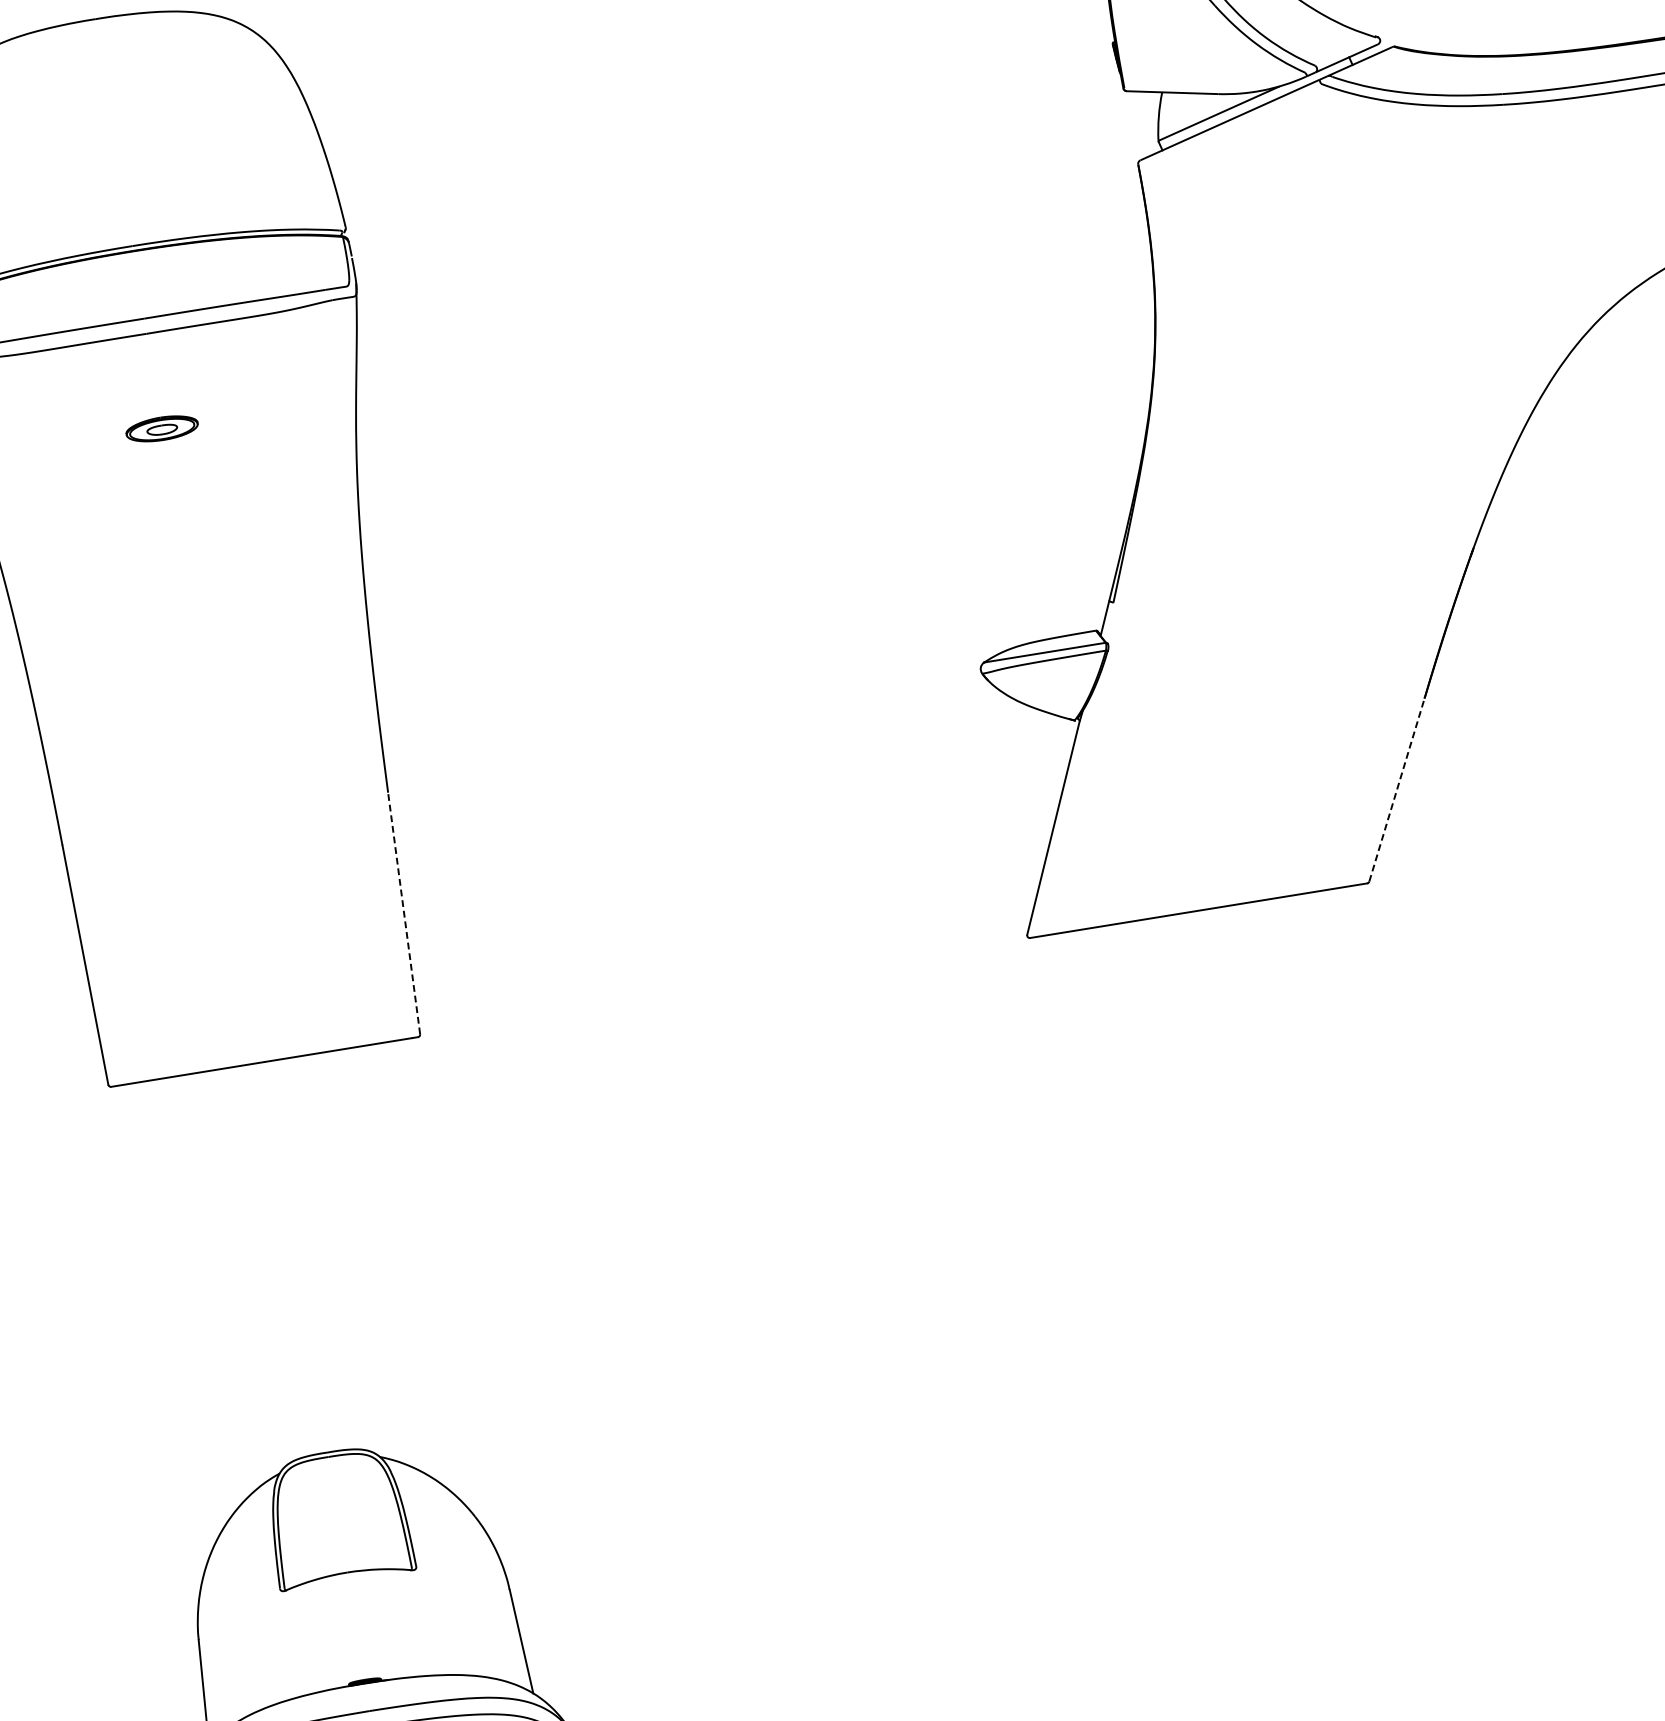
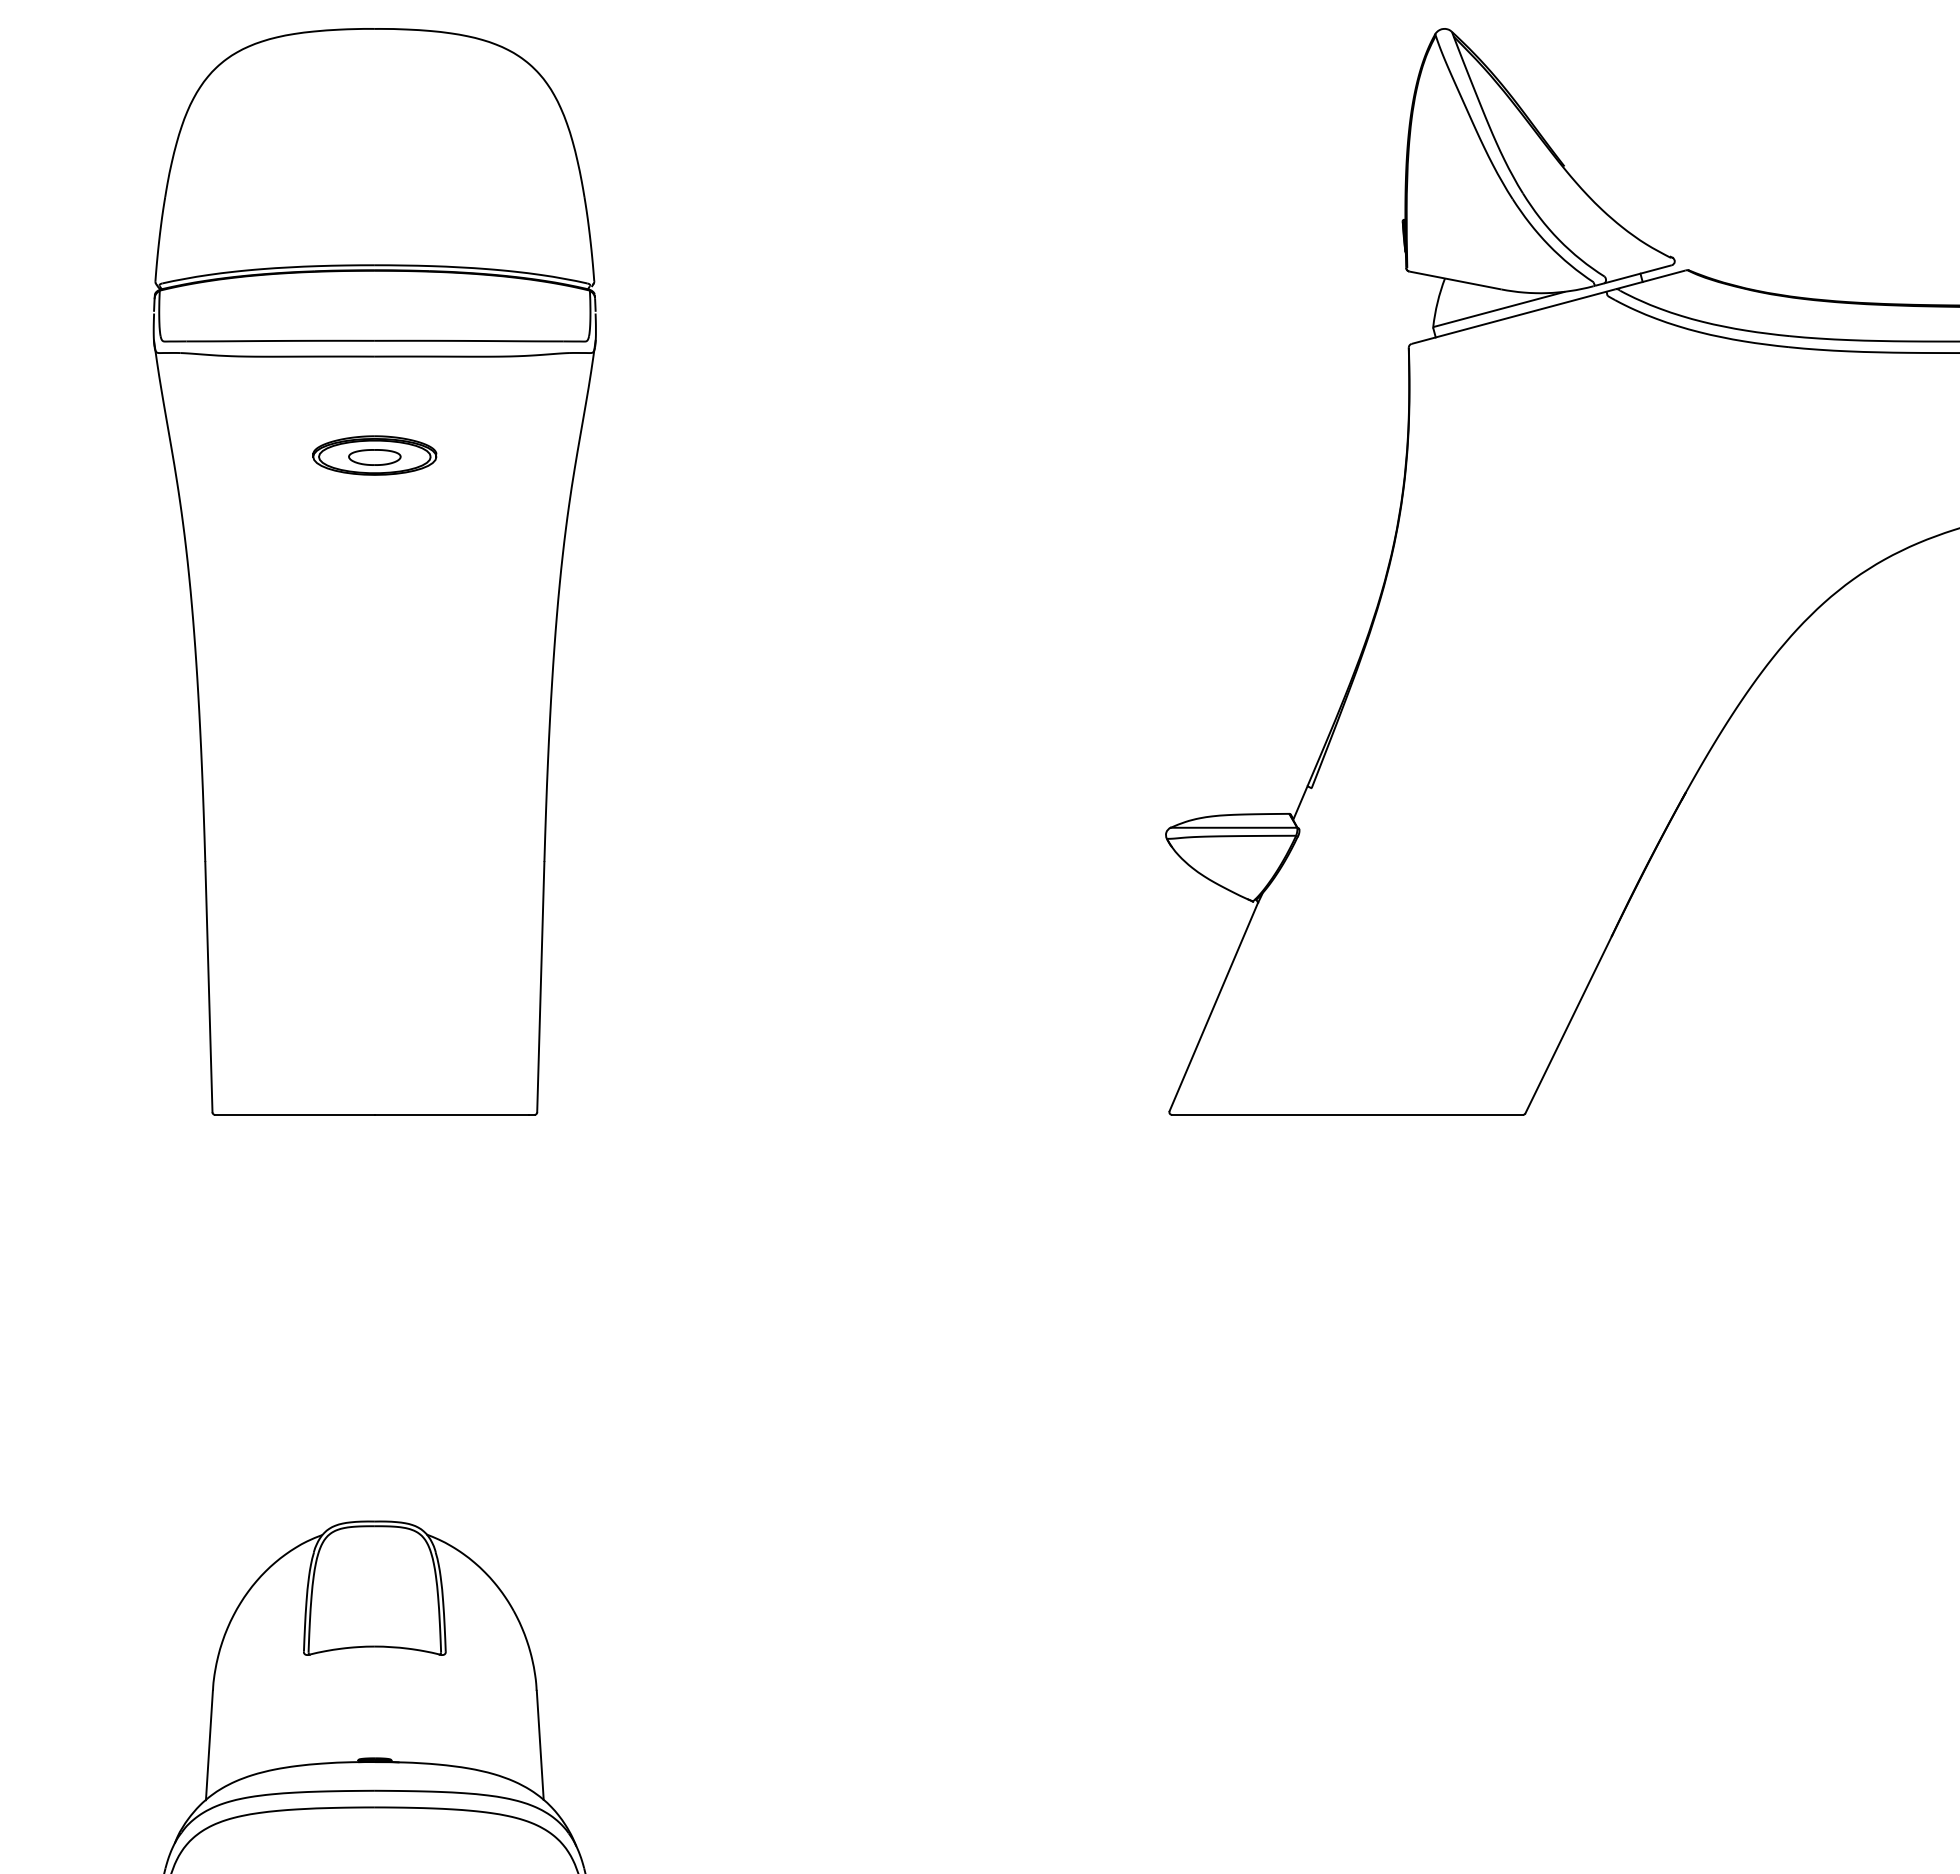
part: (161, 428) -> (374, 455), size x1.67
line: (1396, 789) -> (1568, 1024), dashed -> solid
line: (403, 912) -> (540, 986), dashed -> solid

